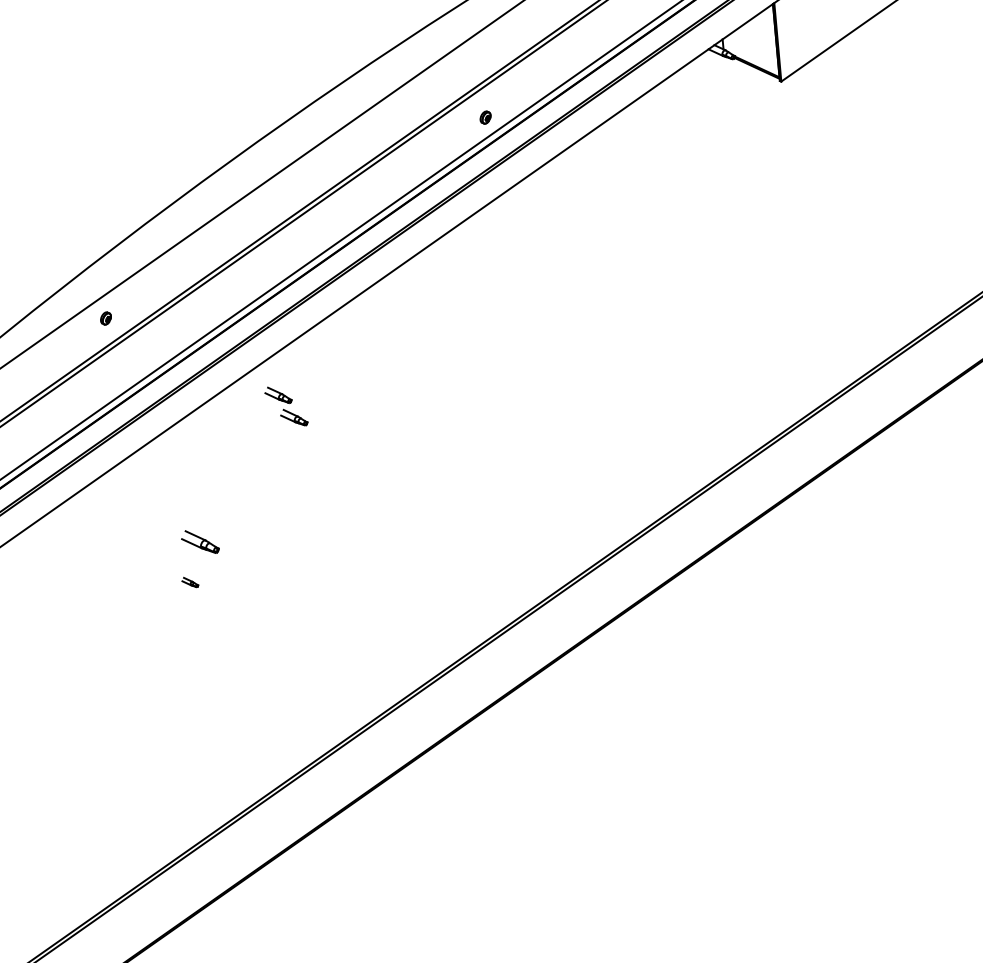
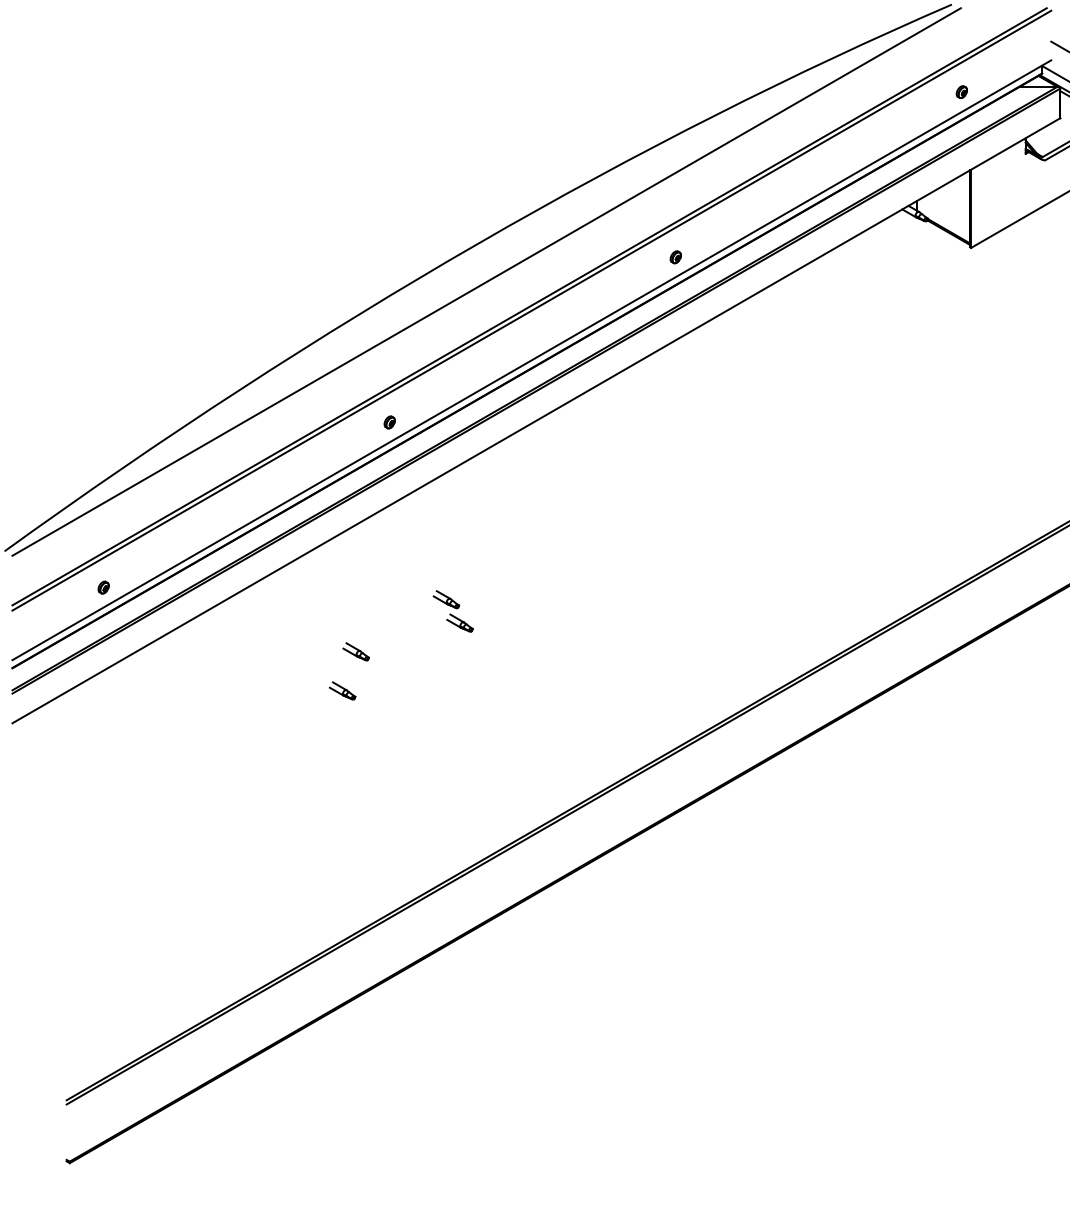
part: (105, 318) -> (389, 422), moved
part: (285, 406) -> (452, 611), moved
part: (199, 541) -> (355, 651), size x0.71
part: (189, 582) -> (342, 690), size x1.67

